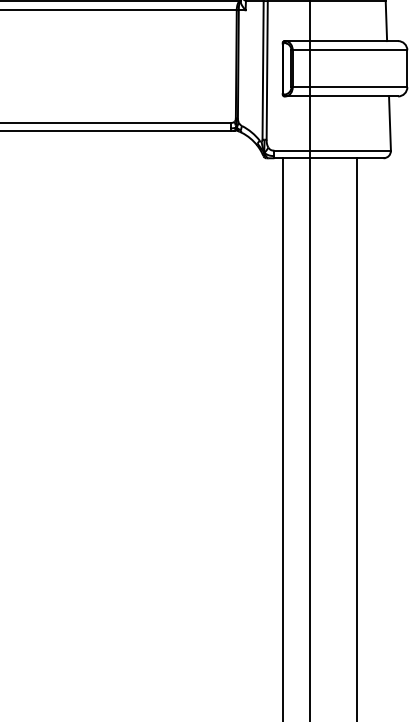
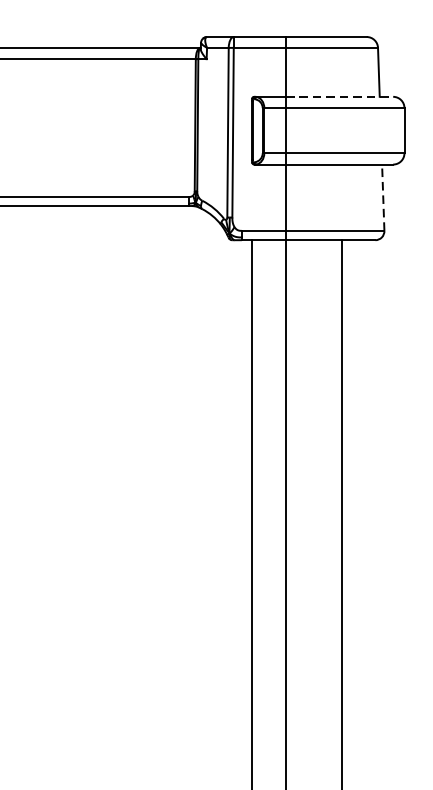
line: (354, 41) -> (339, 97), solid -> dashed
line: (389, 123) -> (382, 197), solid -> dashed

